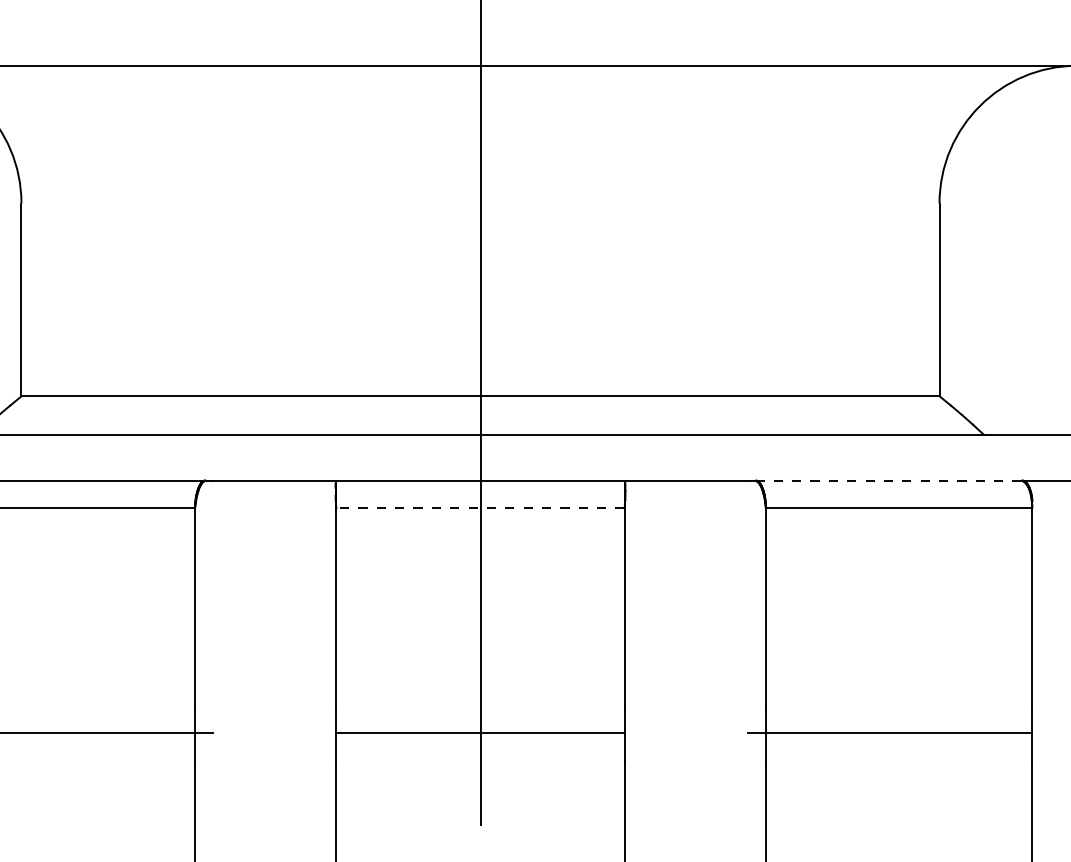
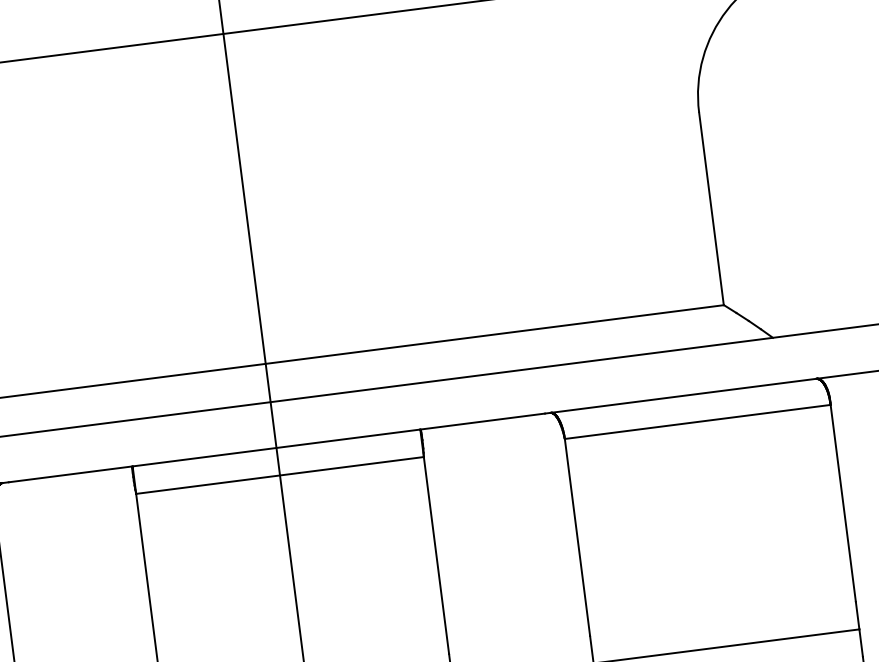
line: (887, 480) -> (682, 395), dashed -> solid
line: (480, 508) -> (280, 475), dashed -> solid

